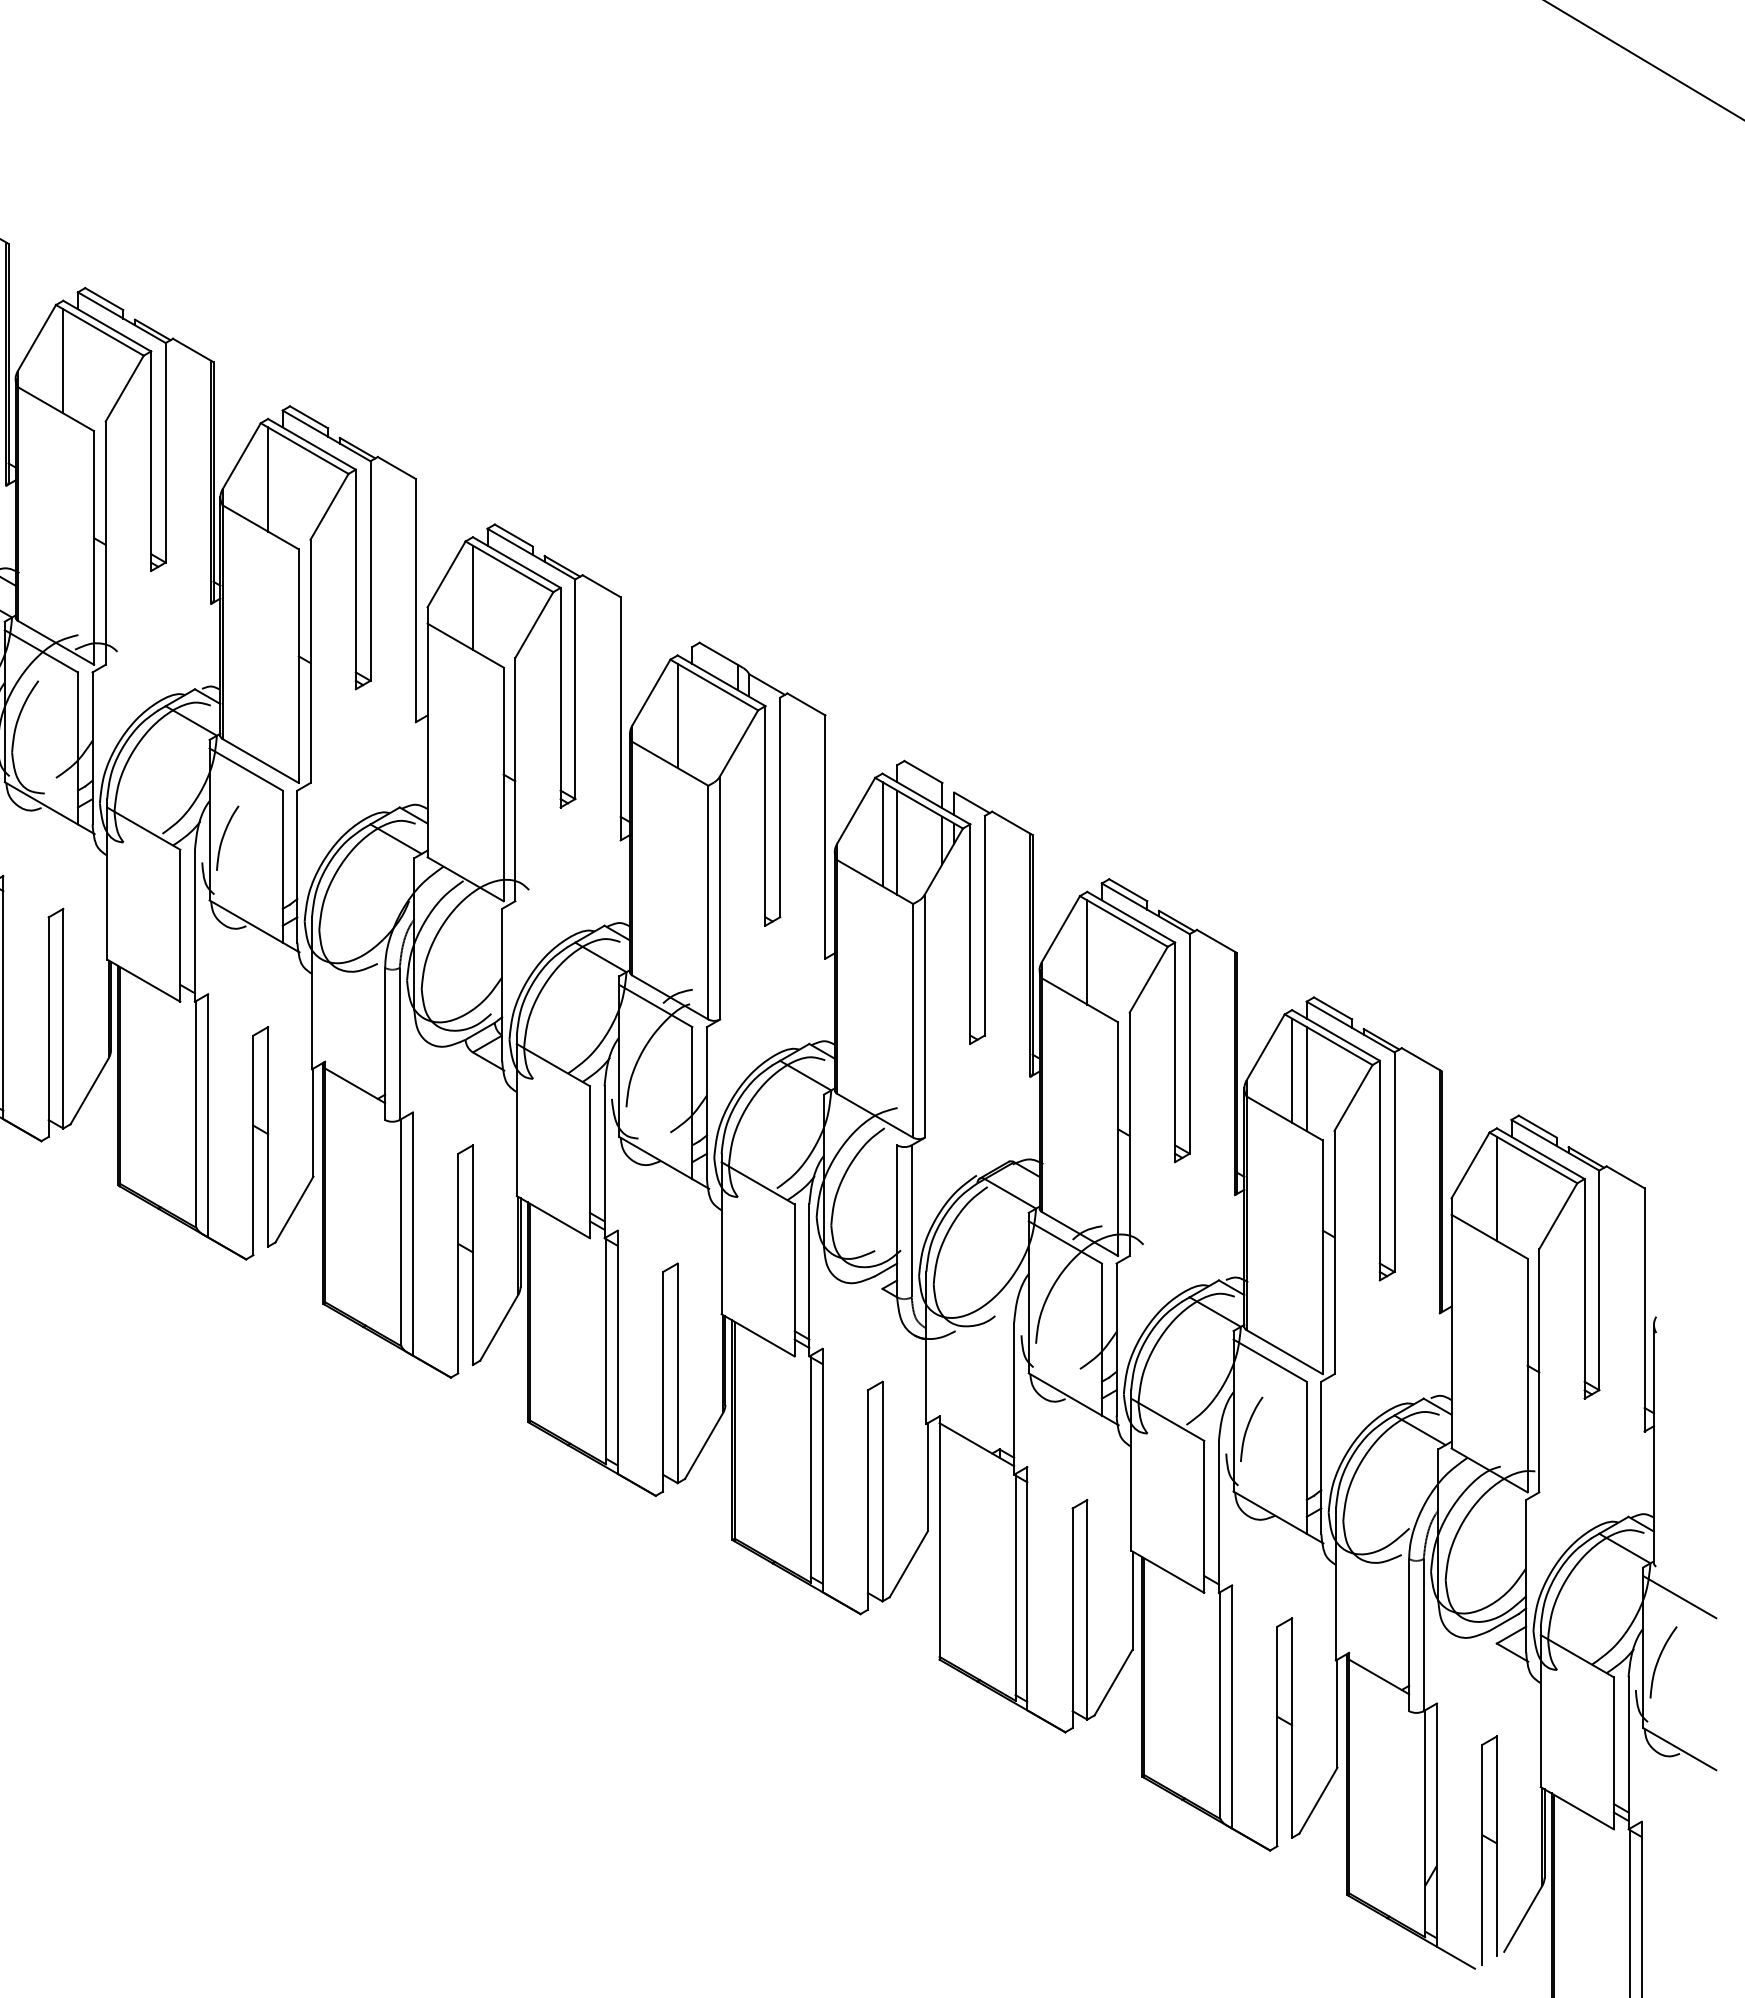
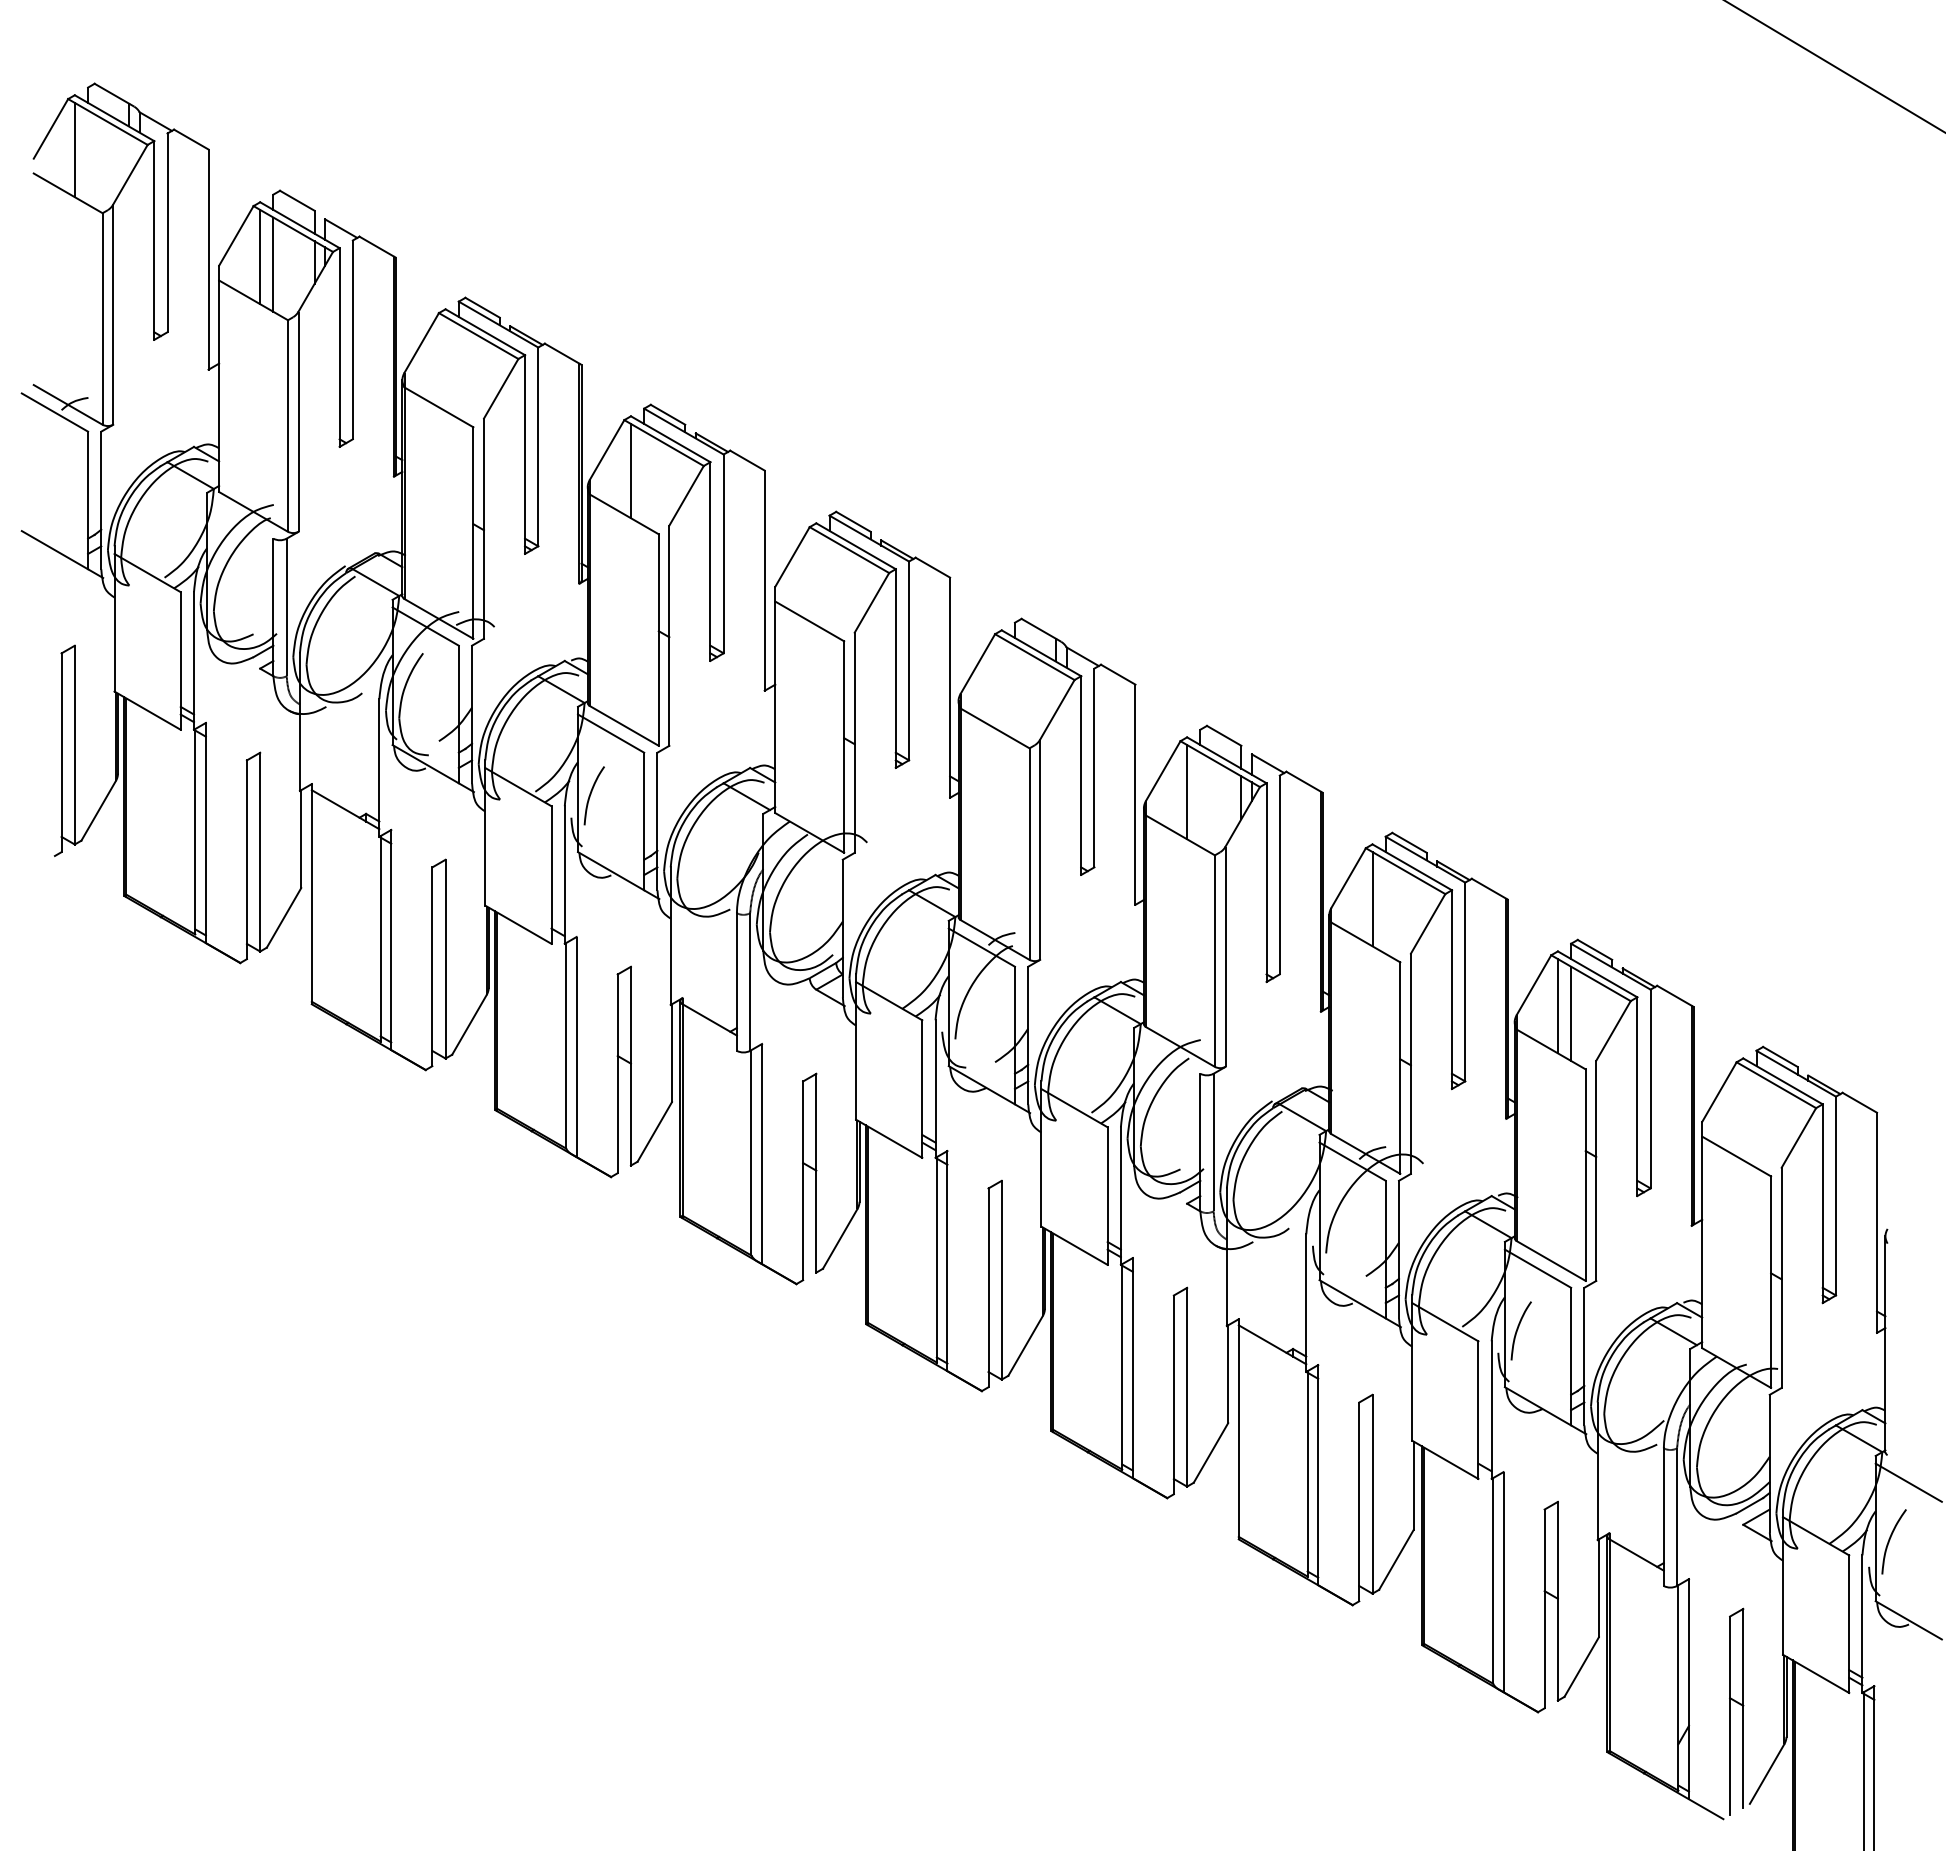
line: (63, 360) -> (445, 363), removed
line: (473, 597) -> (816, 577), removed
line: (677, 716) -> (1001, 685), removed
line: (897, 842) -> (1200, 799), removed
line: (1497, 1189) -> (1743, 1113), removed

